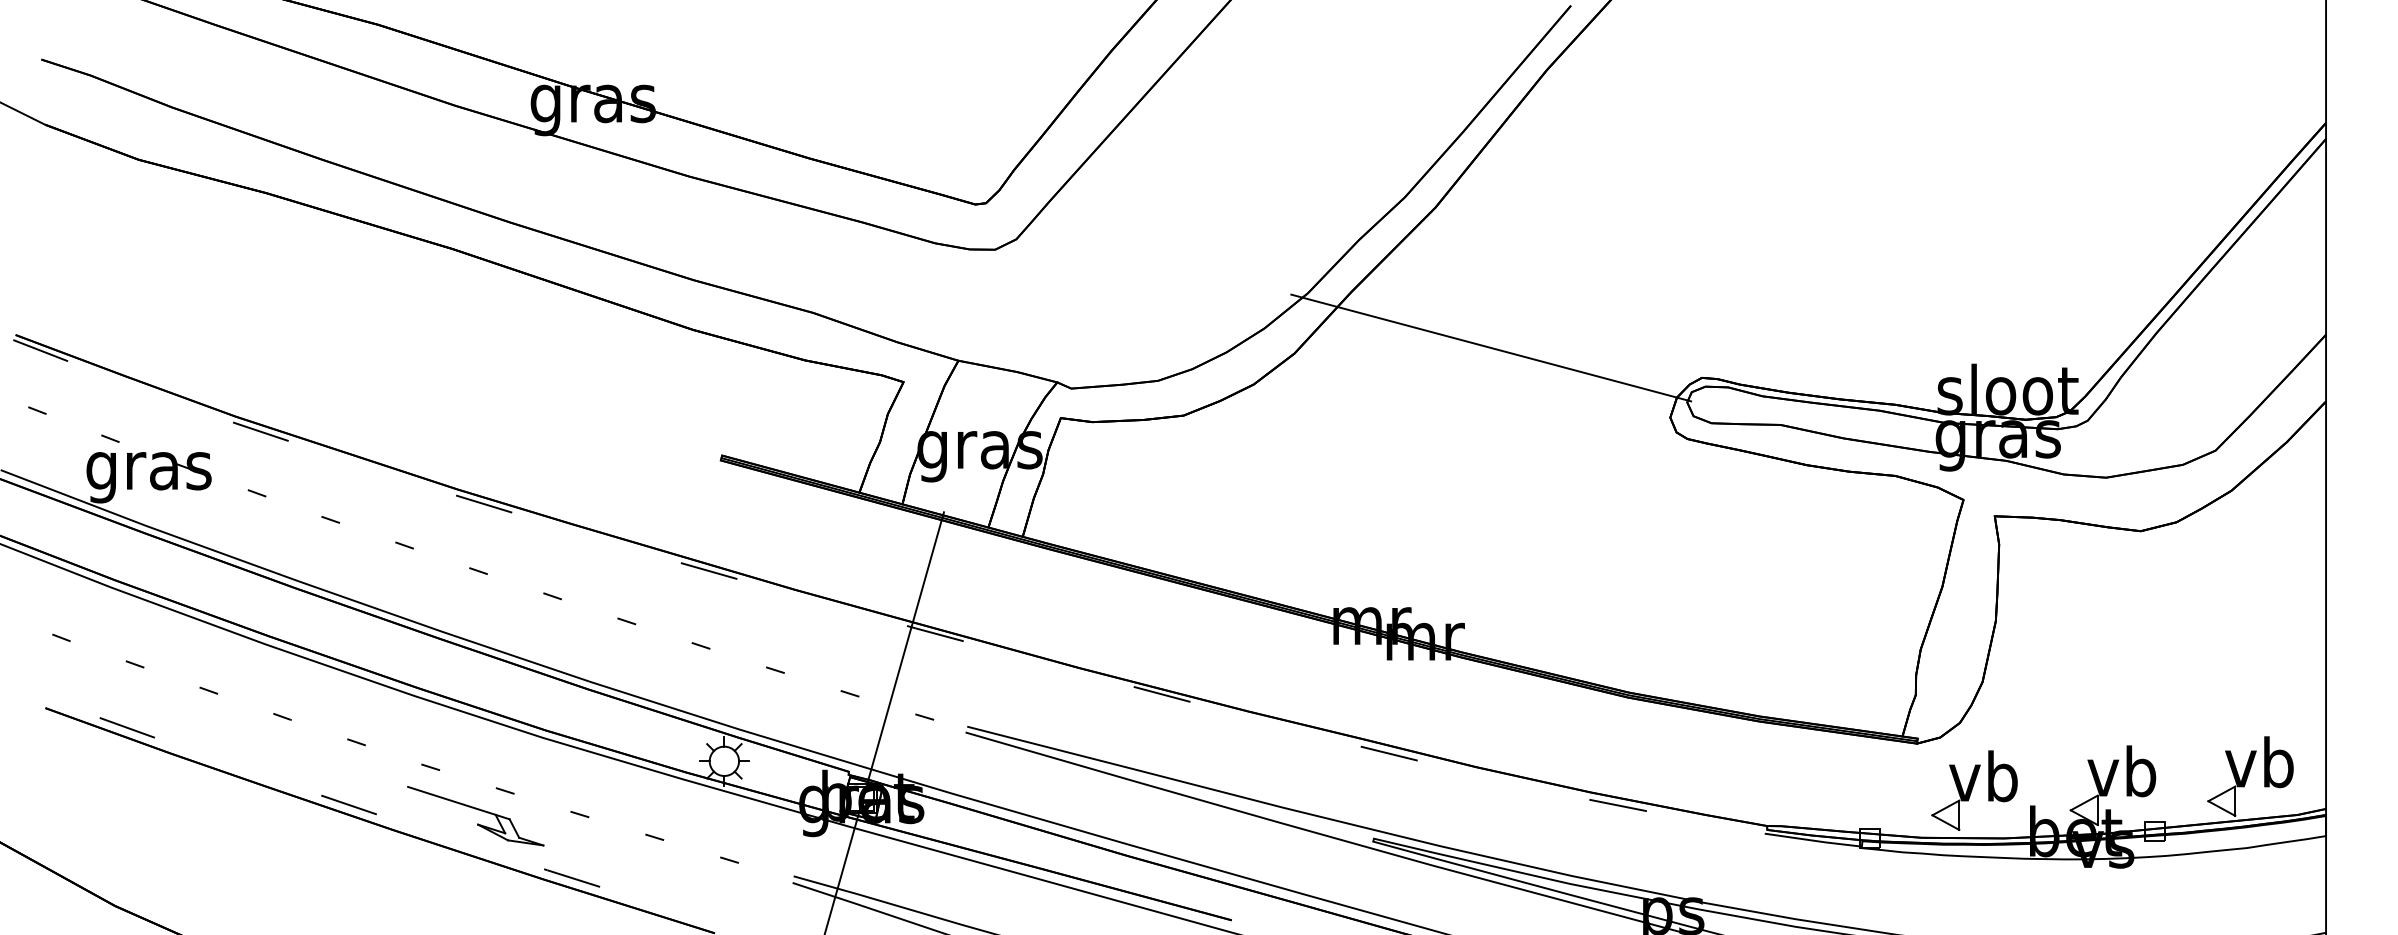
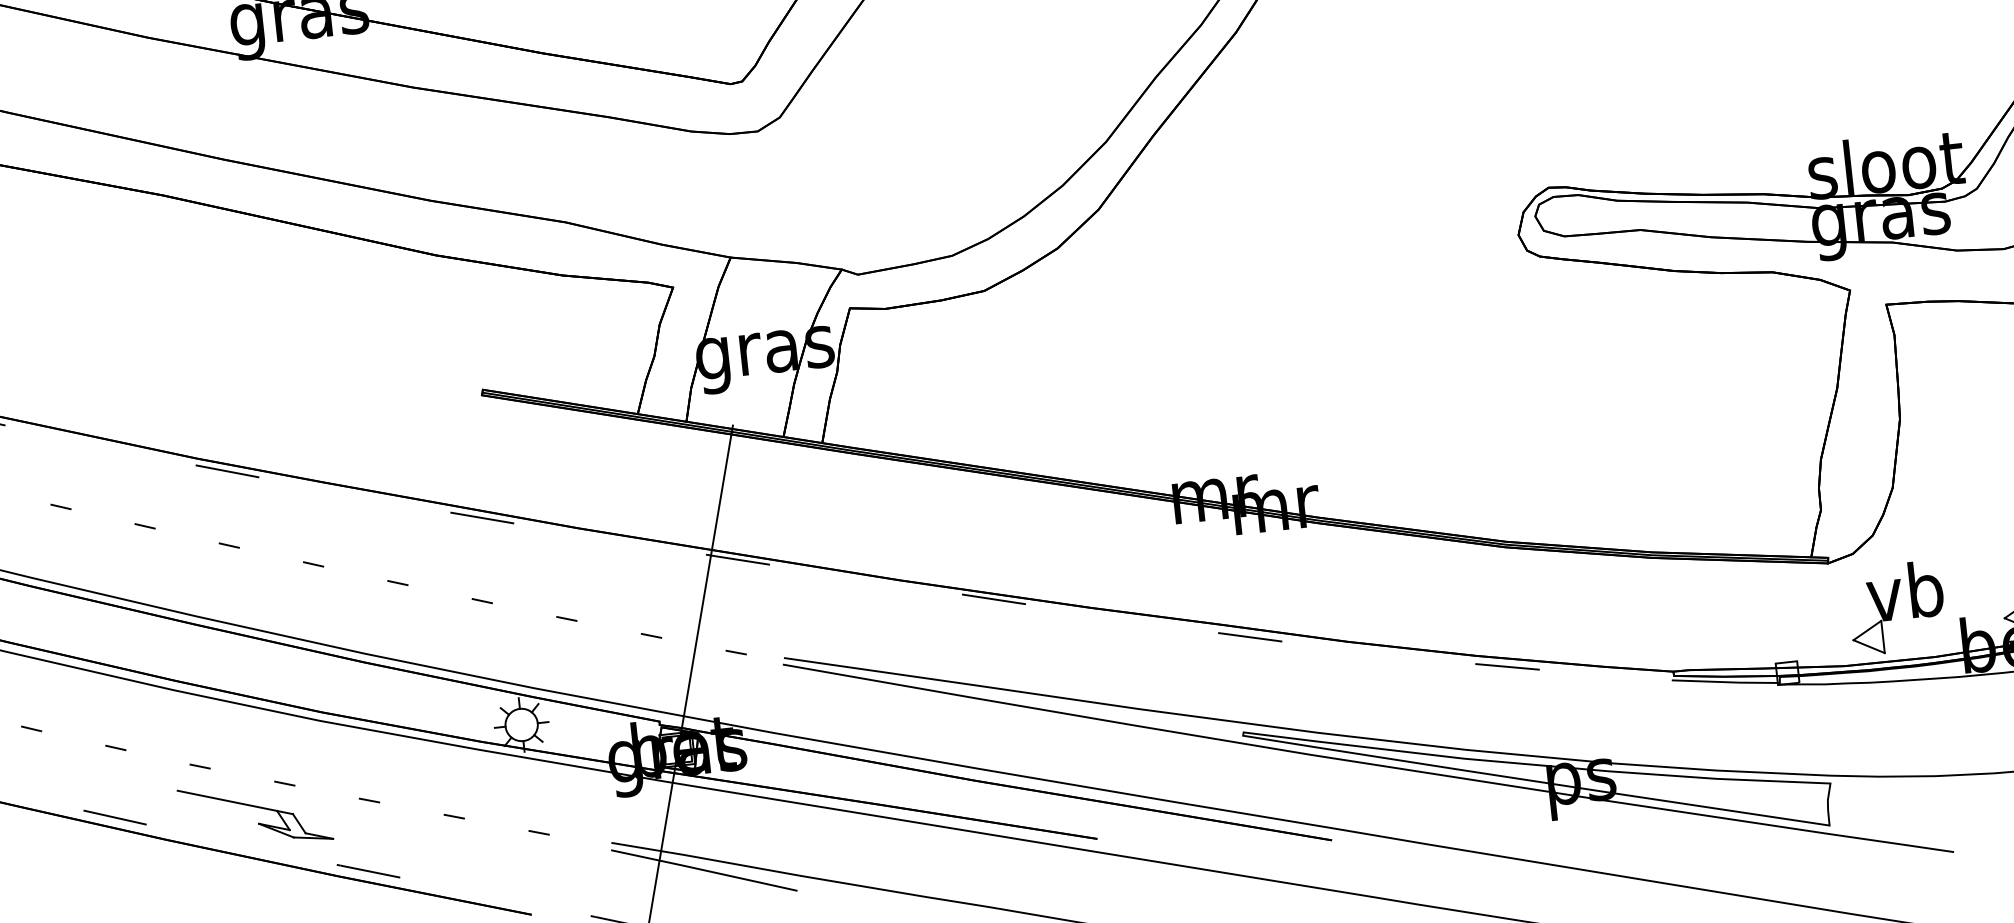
line: (1491, 347) -> (1314, 179), removed

